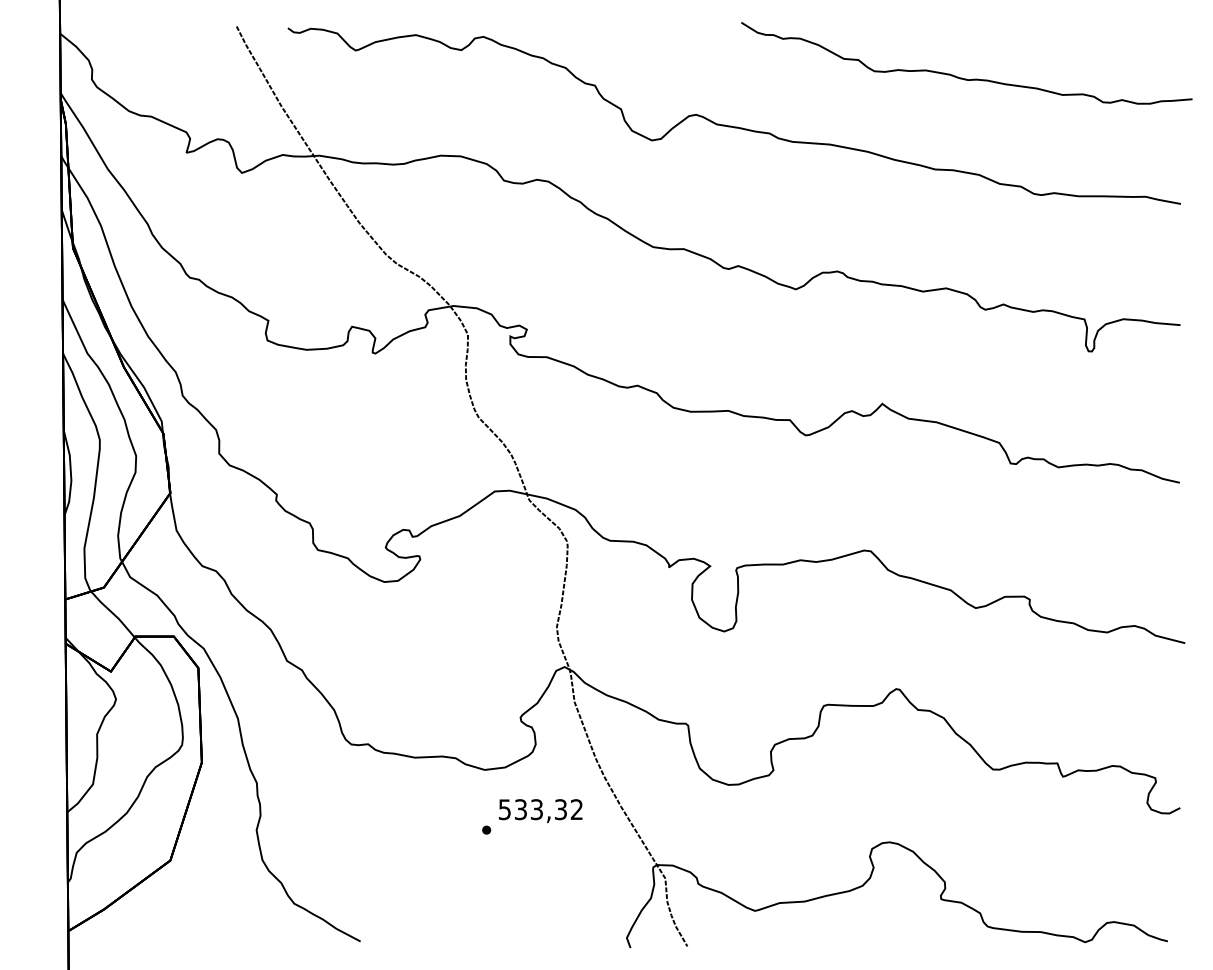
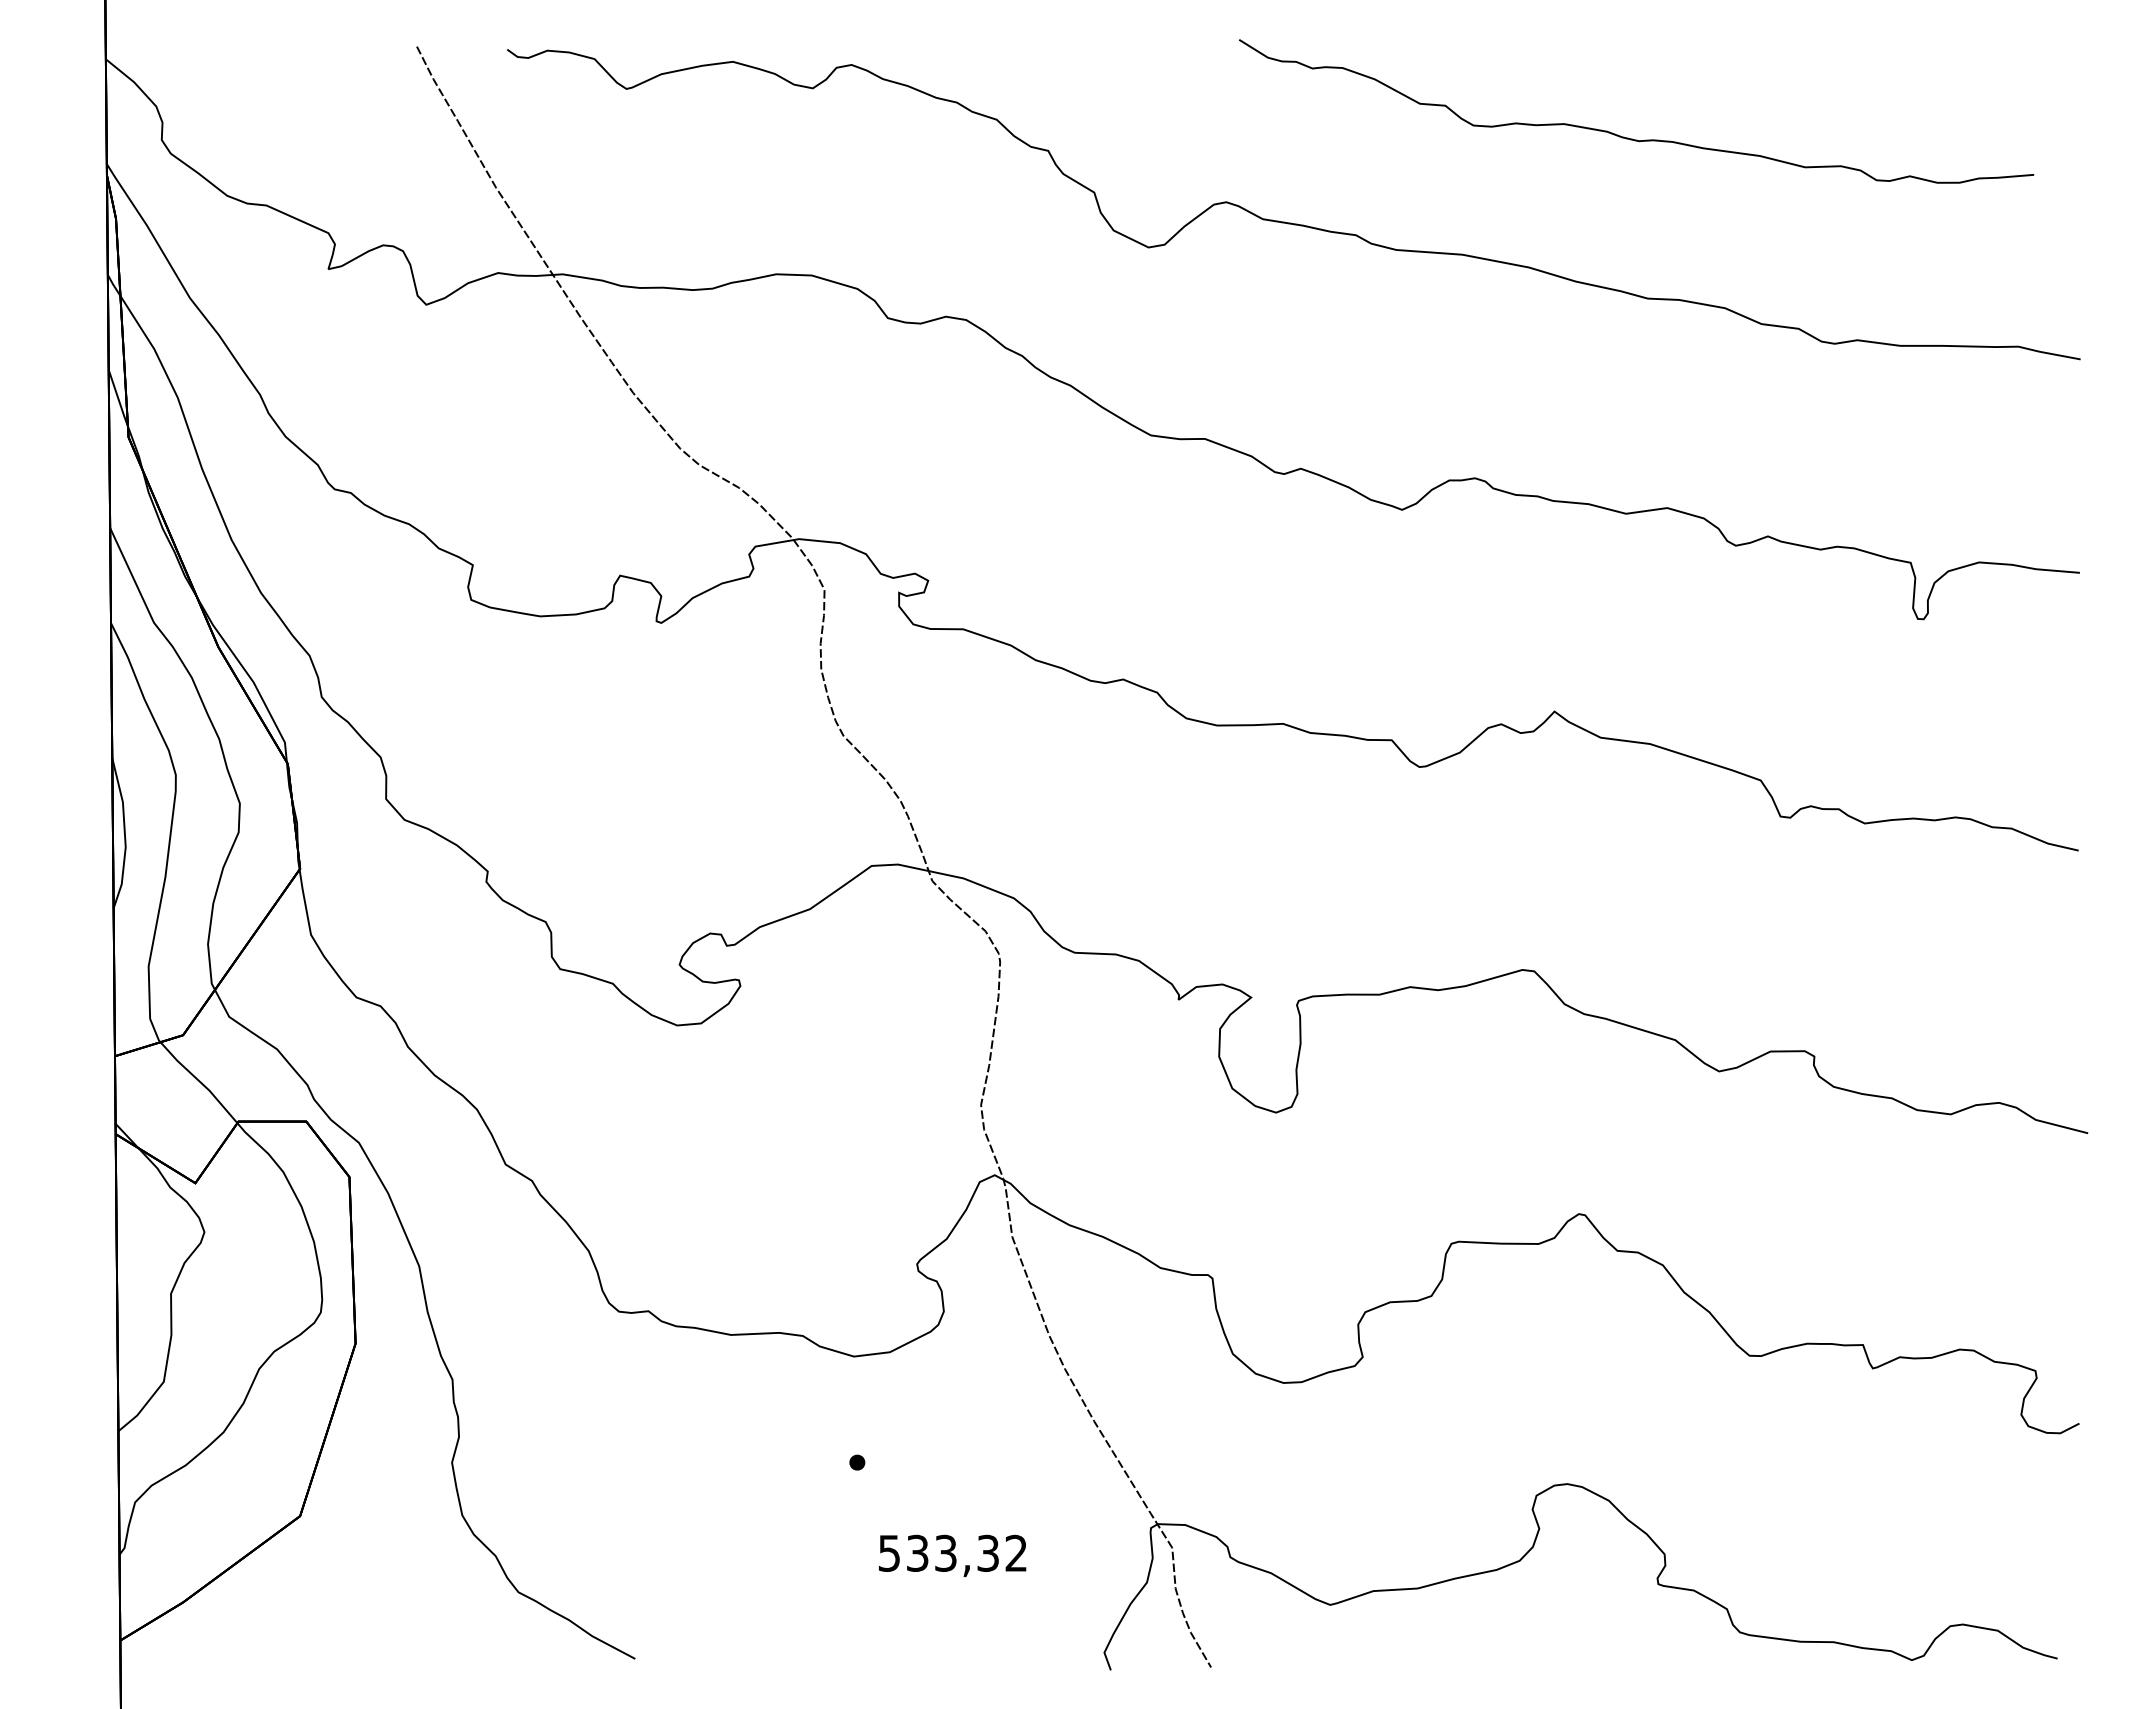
curve: (962, 77) -> (1628, 136), moved
text: (540, 811) -> (952, 1556), moved

